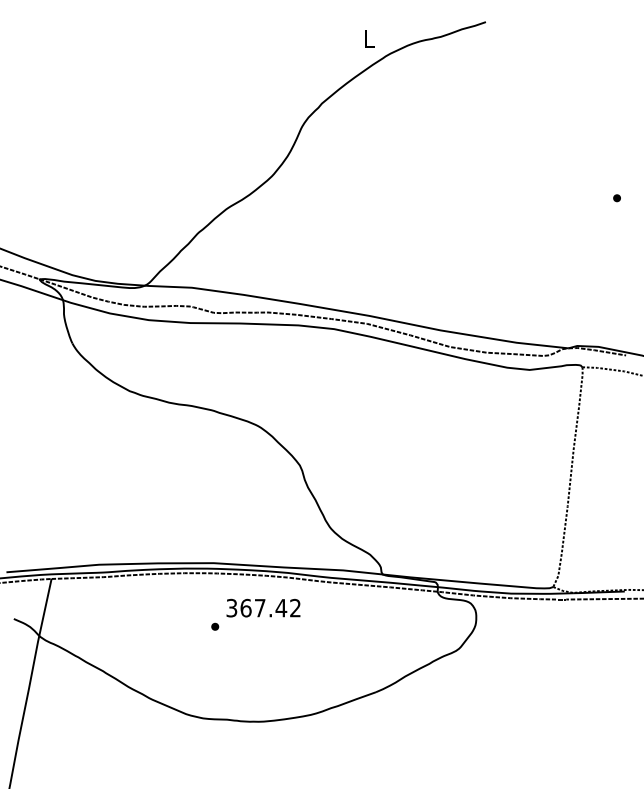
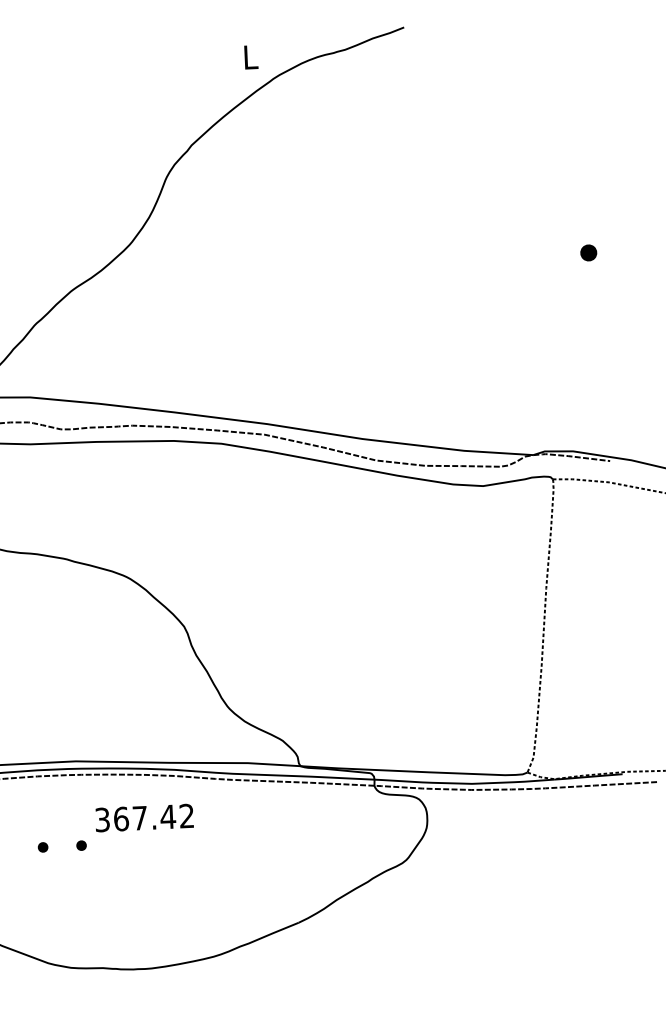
part: (616, 198) -> (587, 253), size x1.6
part: (186, 626) -> (43, 846), added

